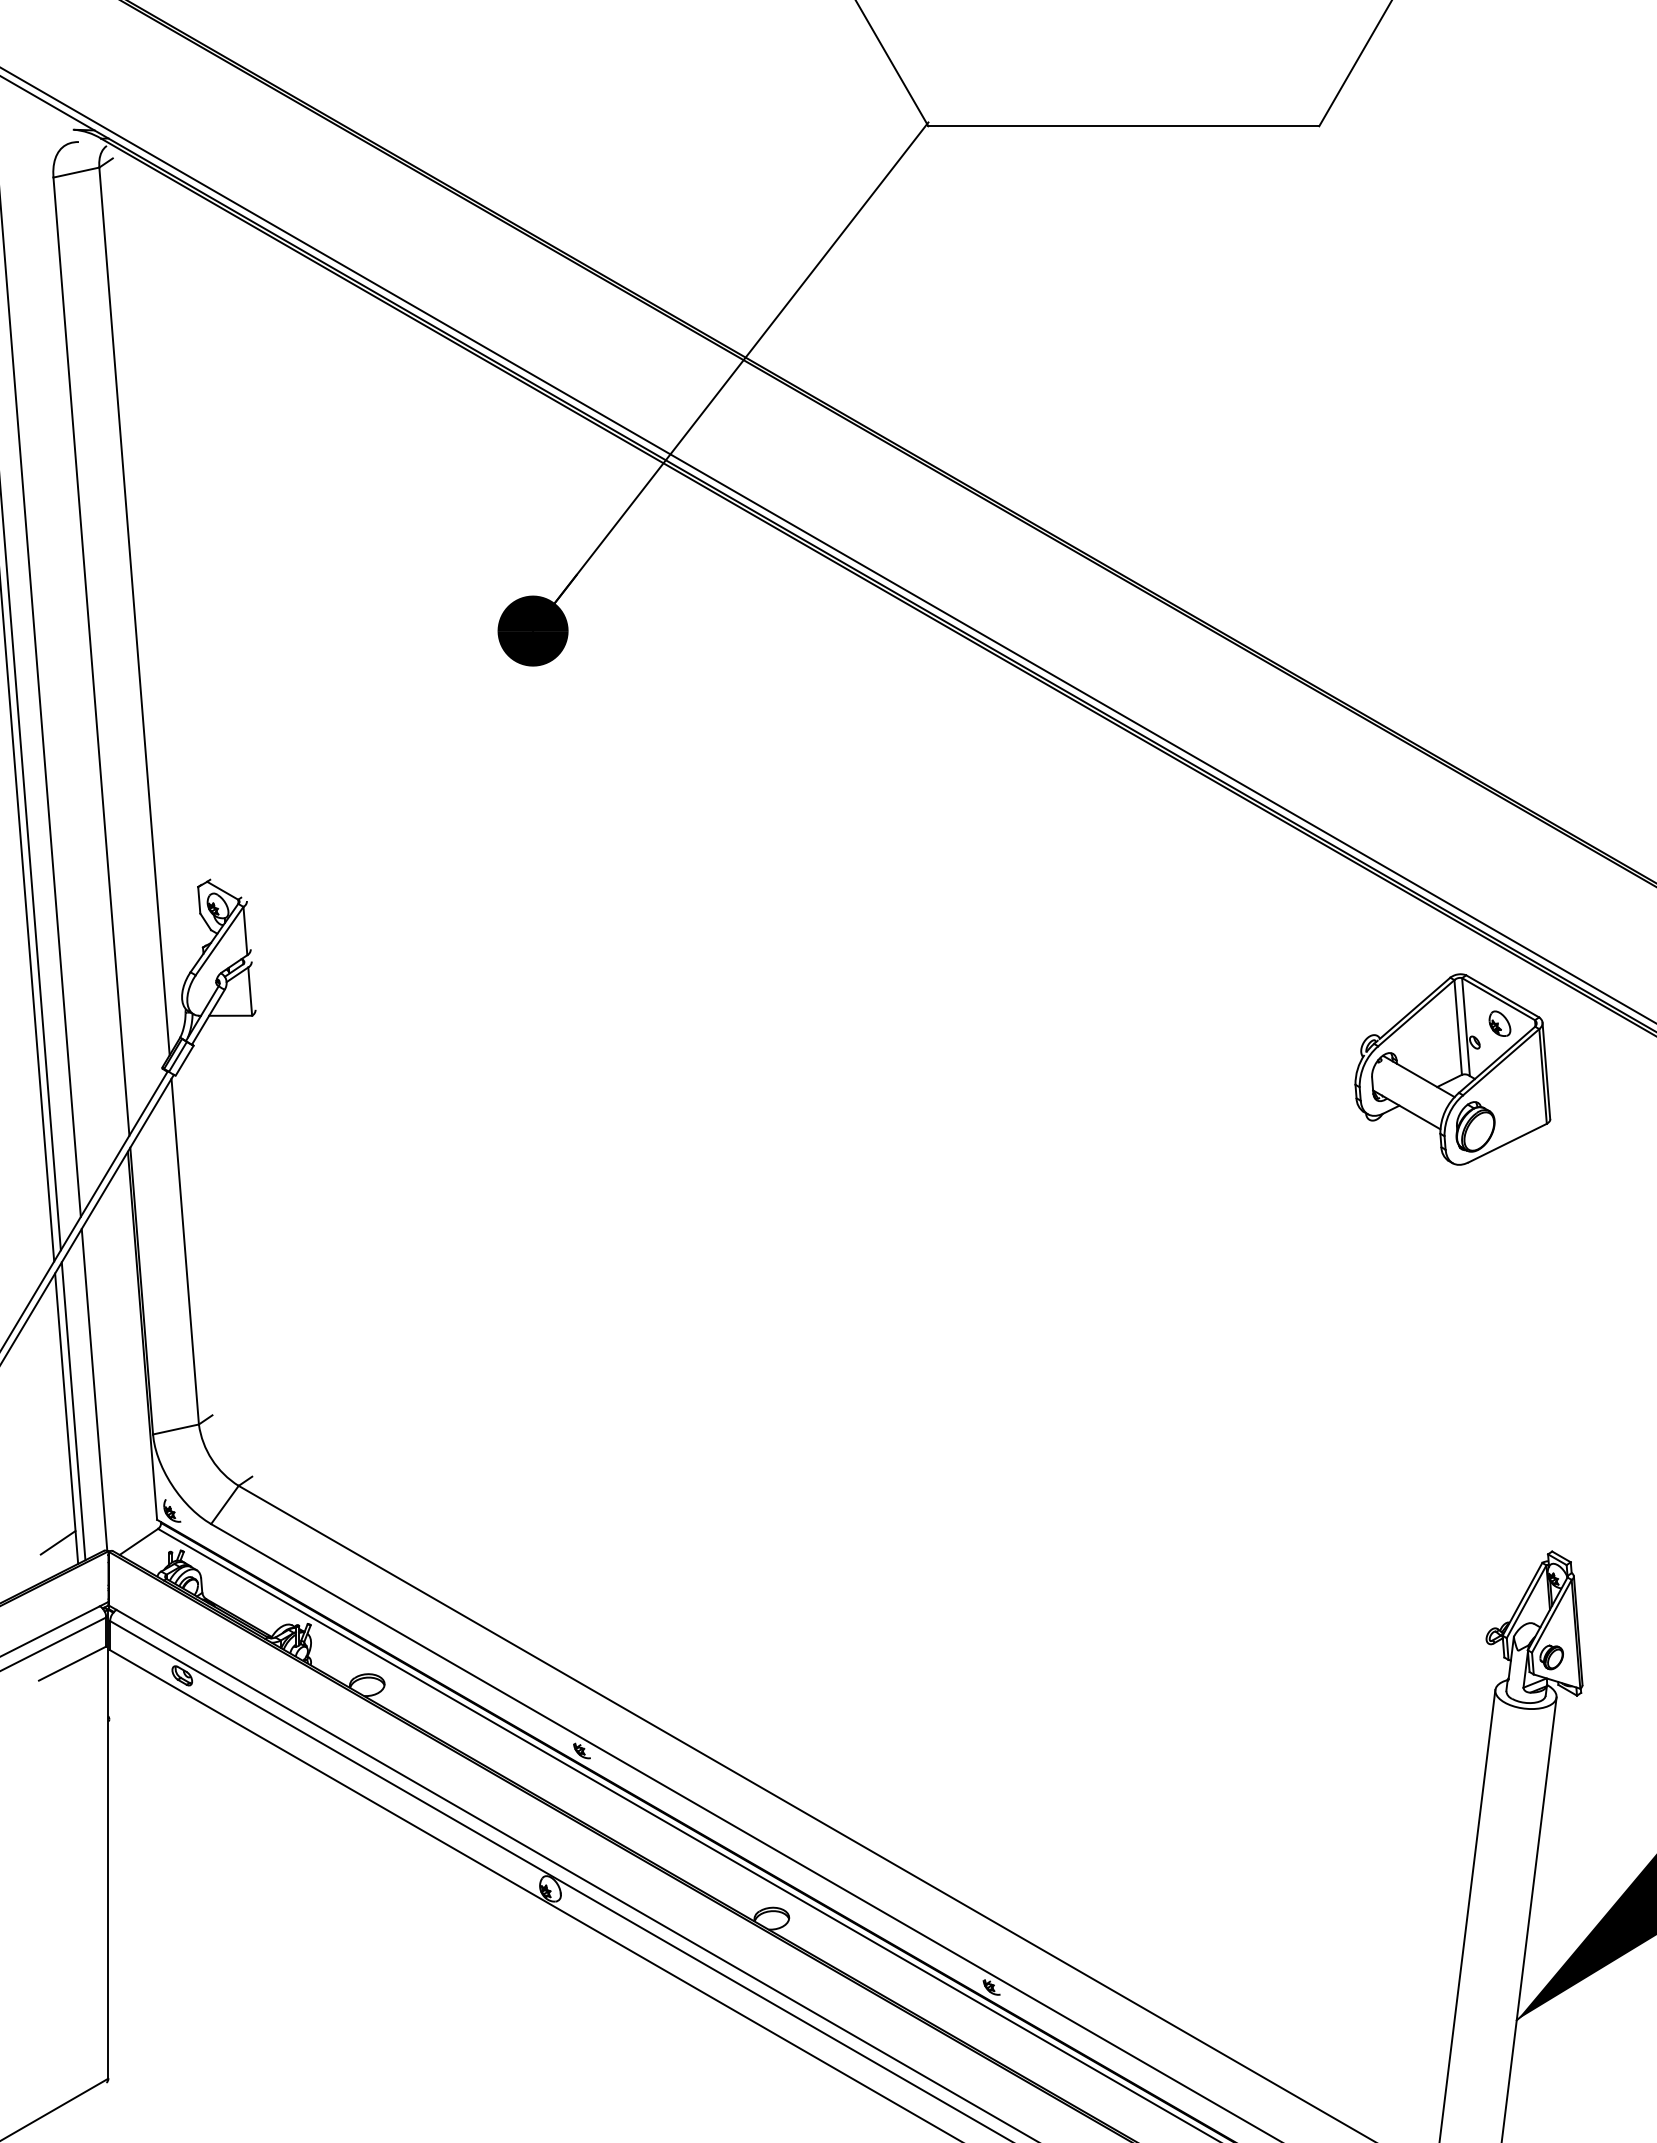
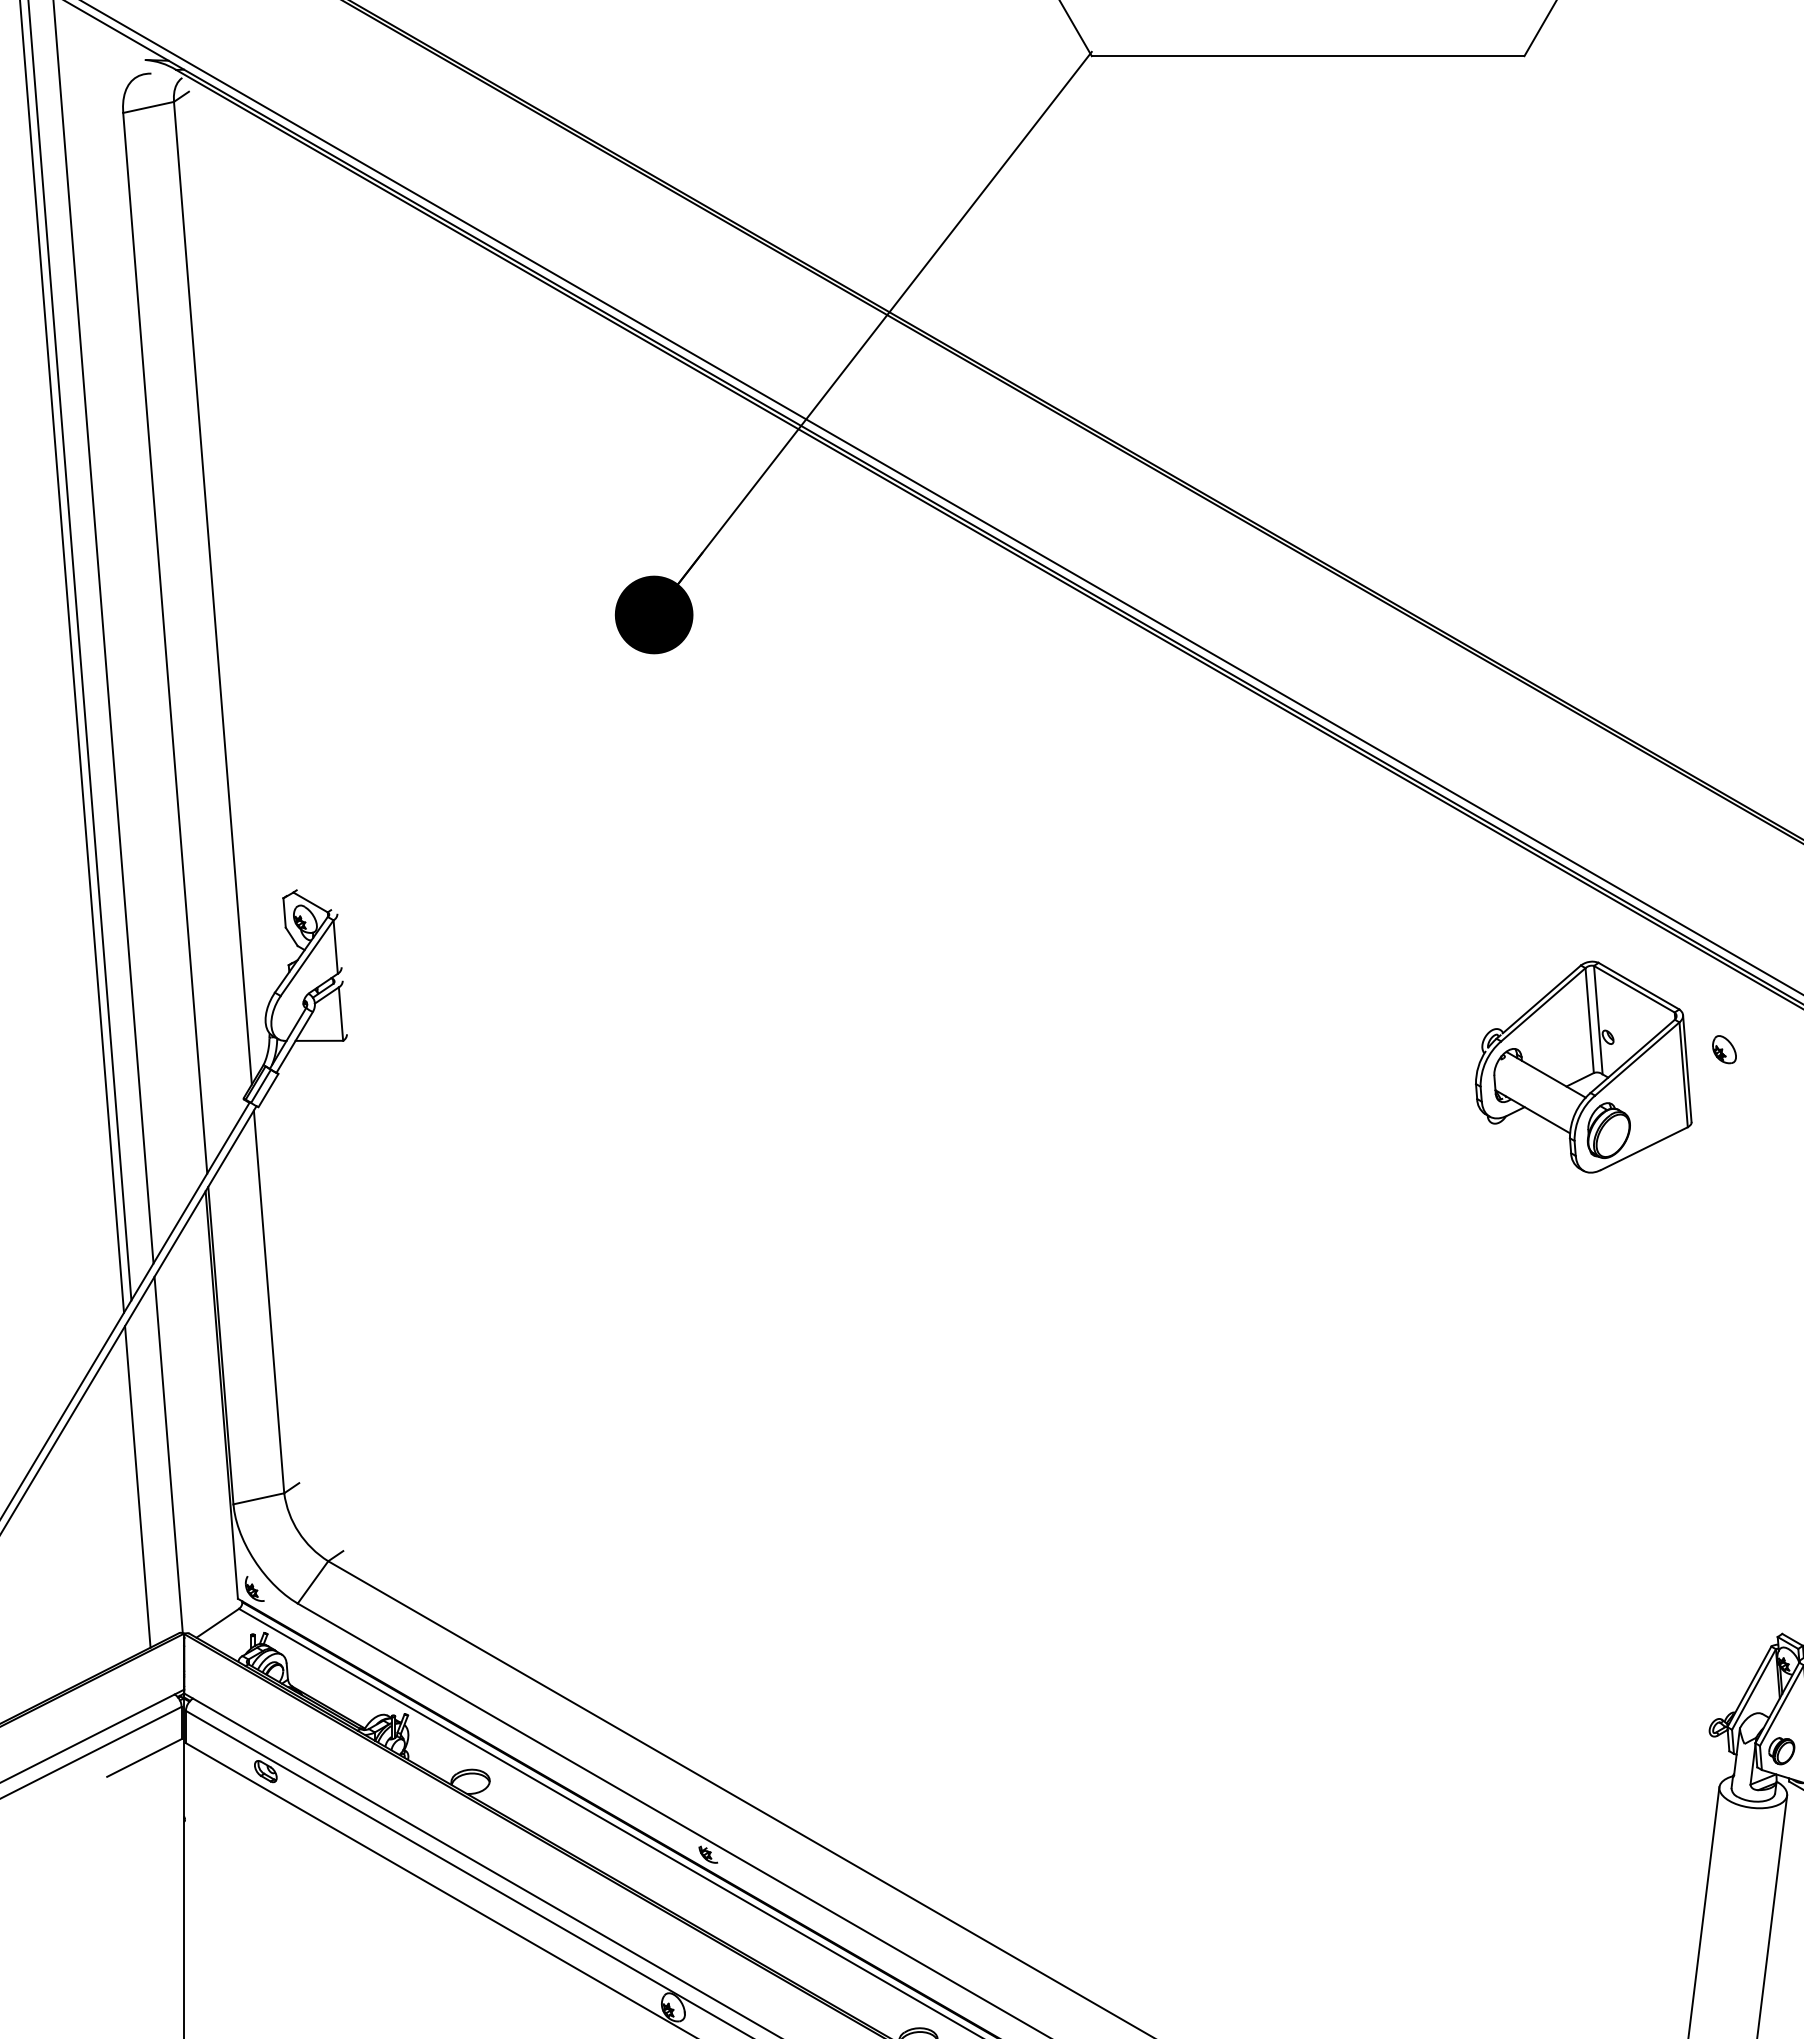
part: (1452, 1069) -> (1583, 1067), moved
line: (73, 1411) -> (145, 1478), removed
line: (57, 1542) -> (127, 1623), removed

